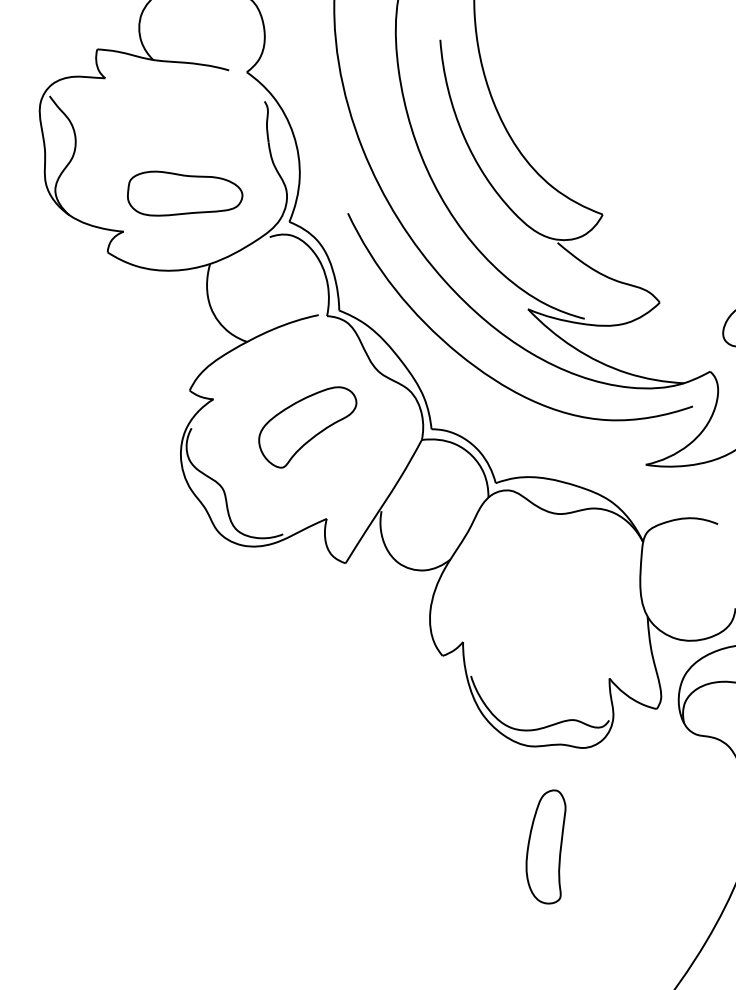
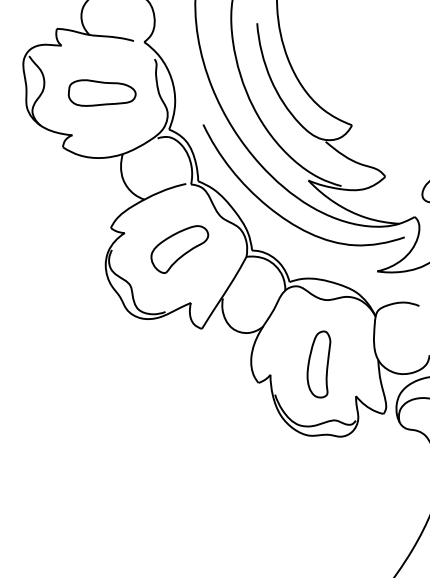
part: (183, 192) -> (101, 92), moved
part: (545, 846) -> (318, 364), moved

